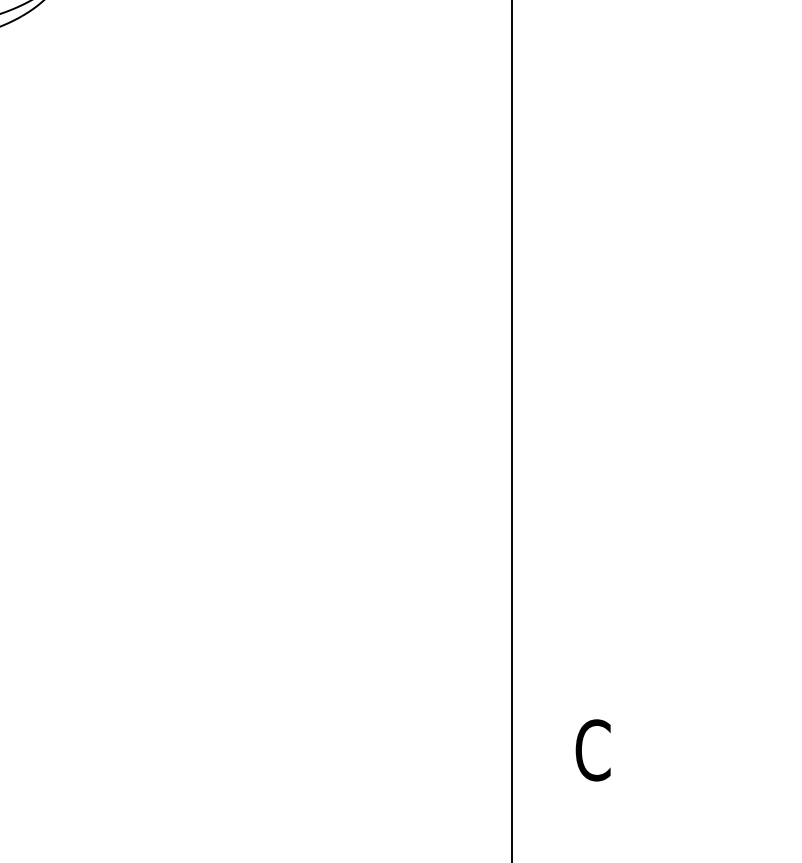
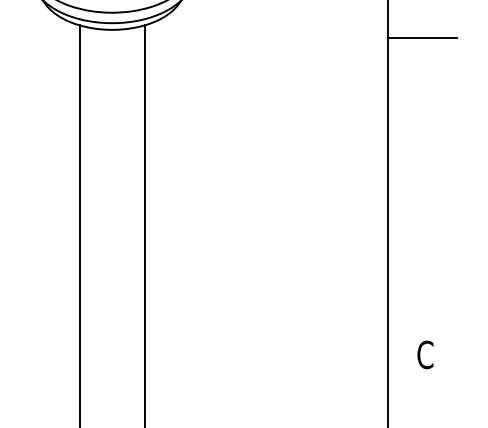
line: (586, 59) -> (422, 37), added

